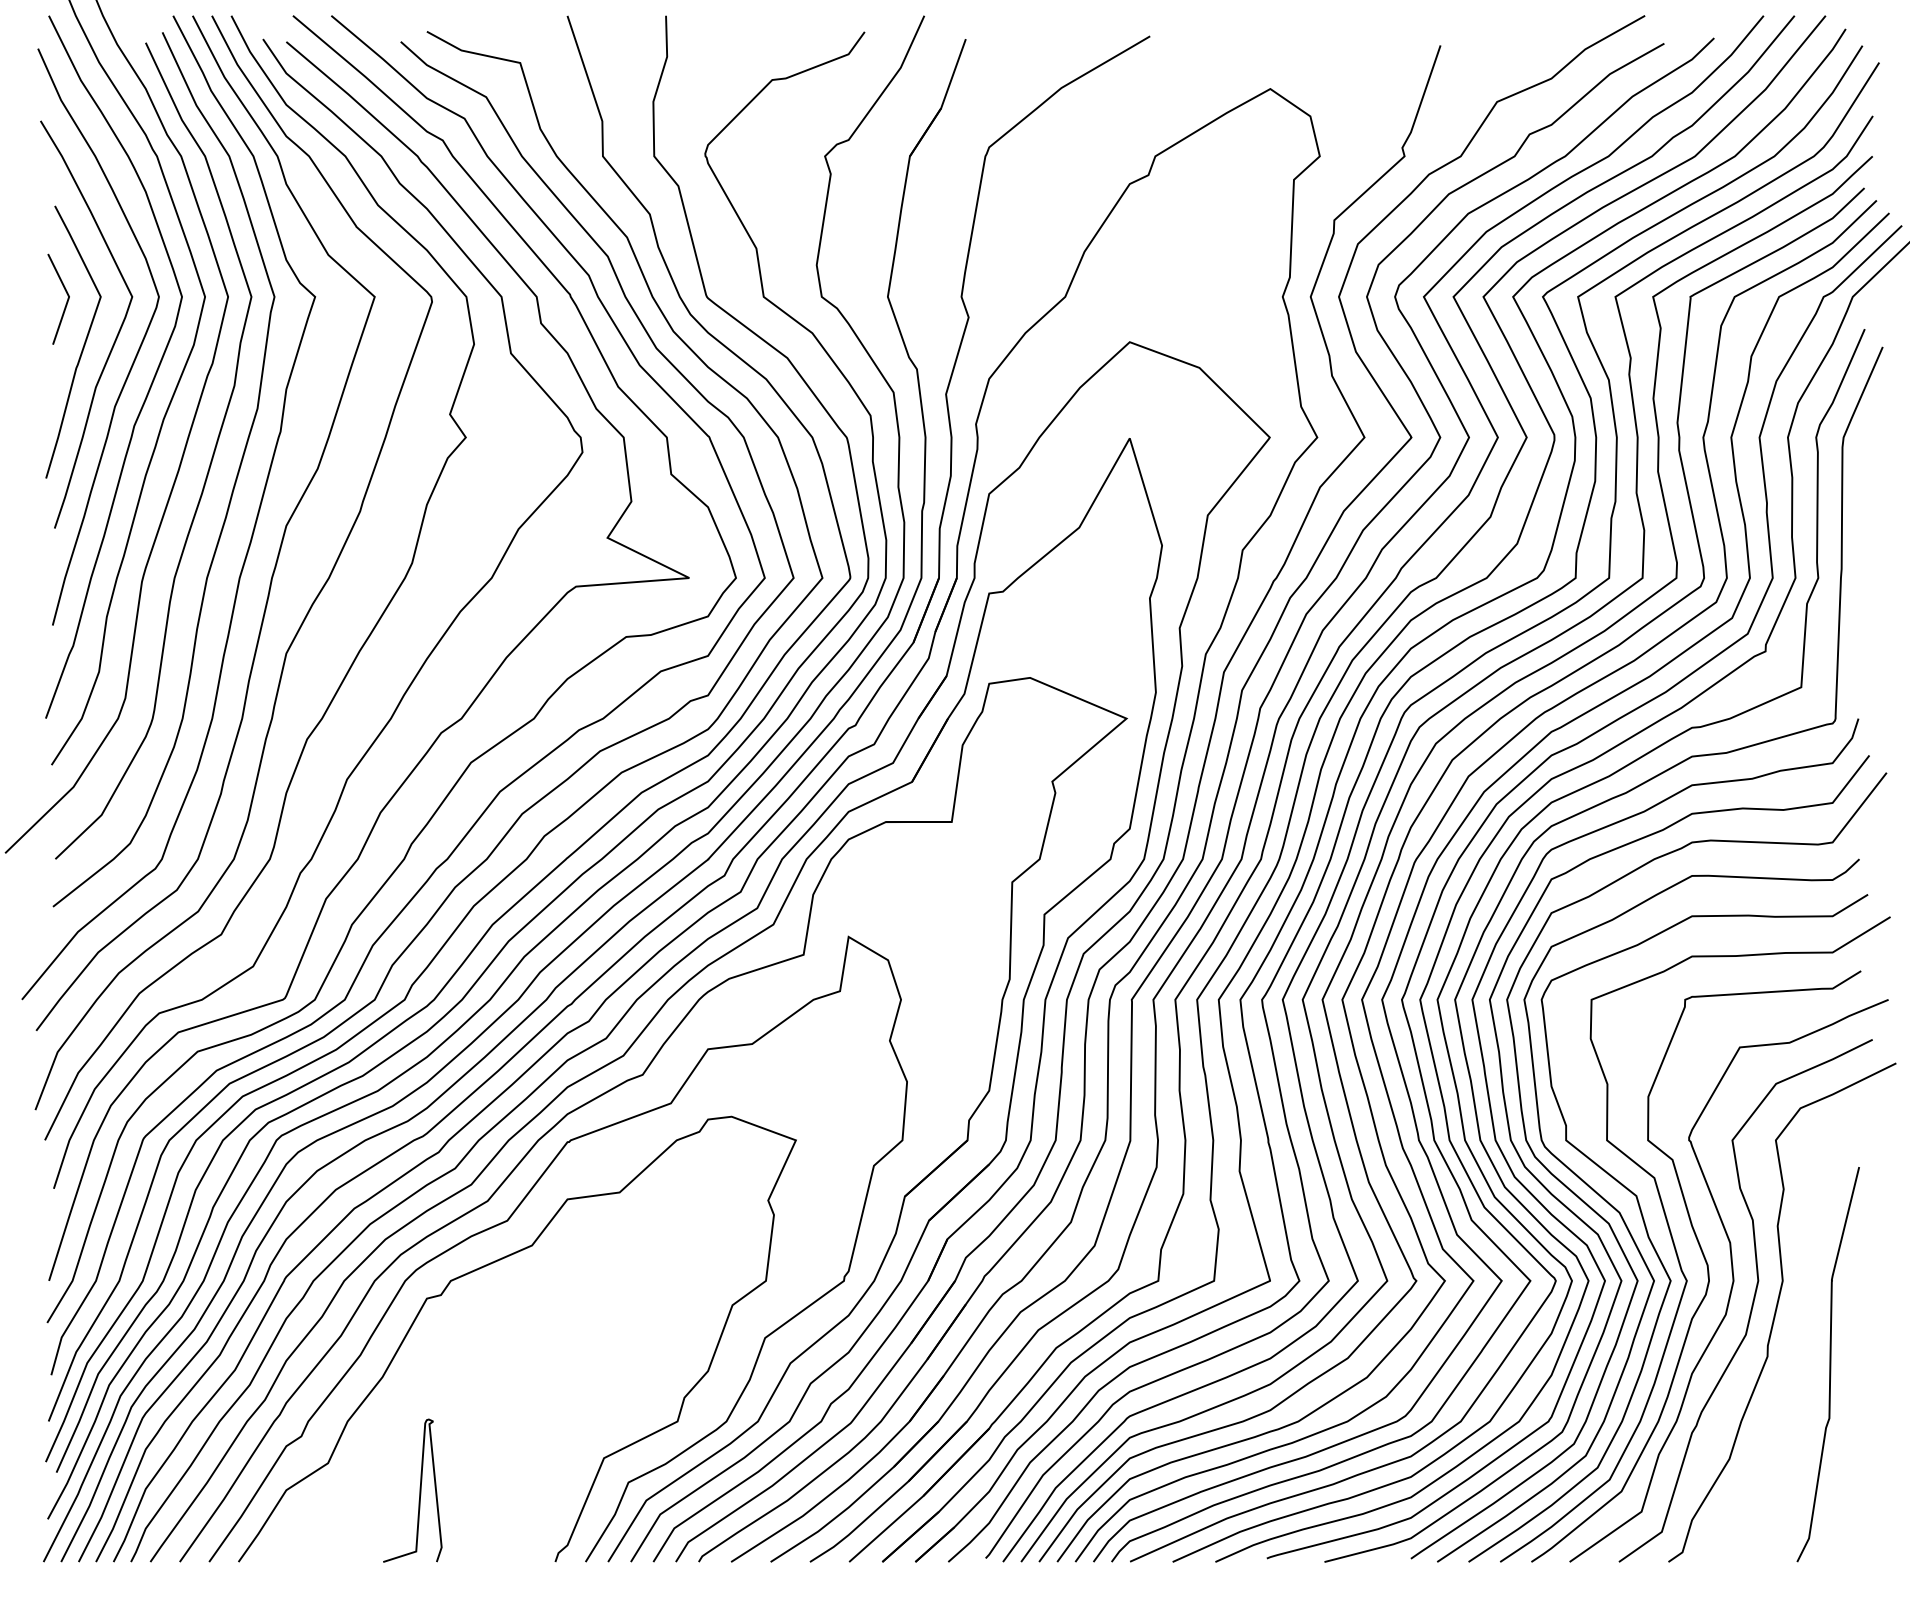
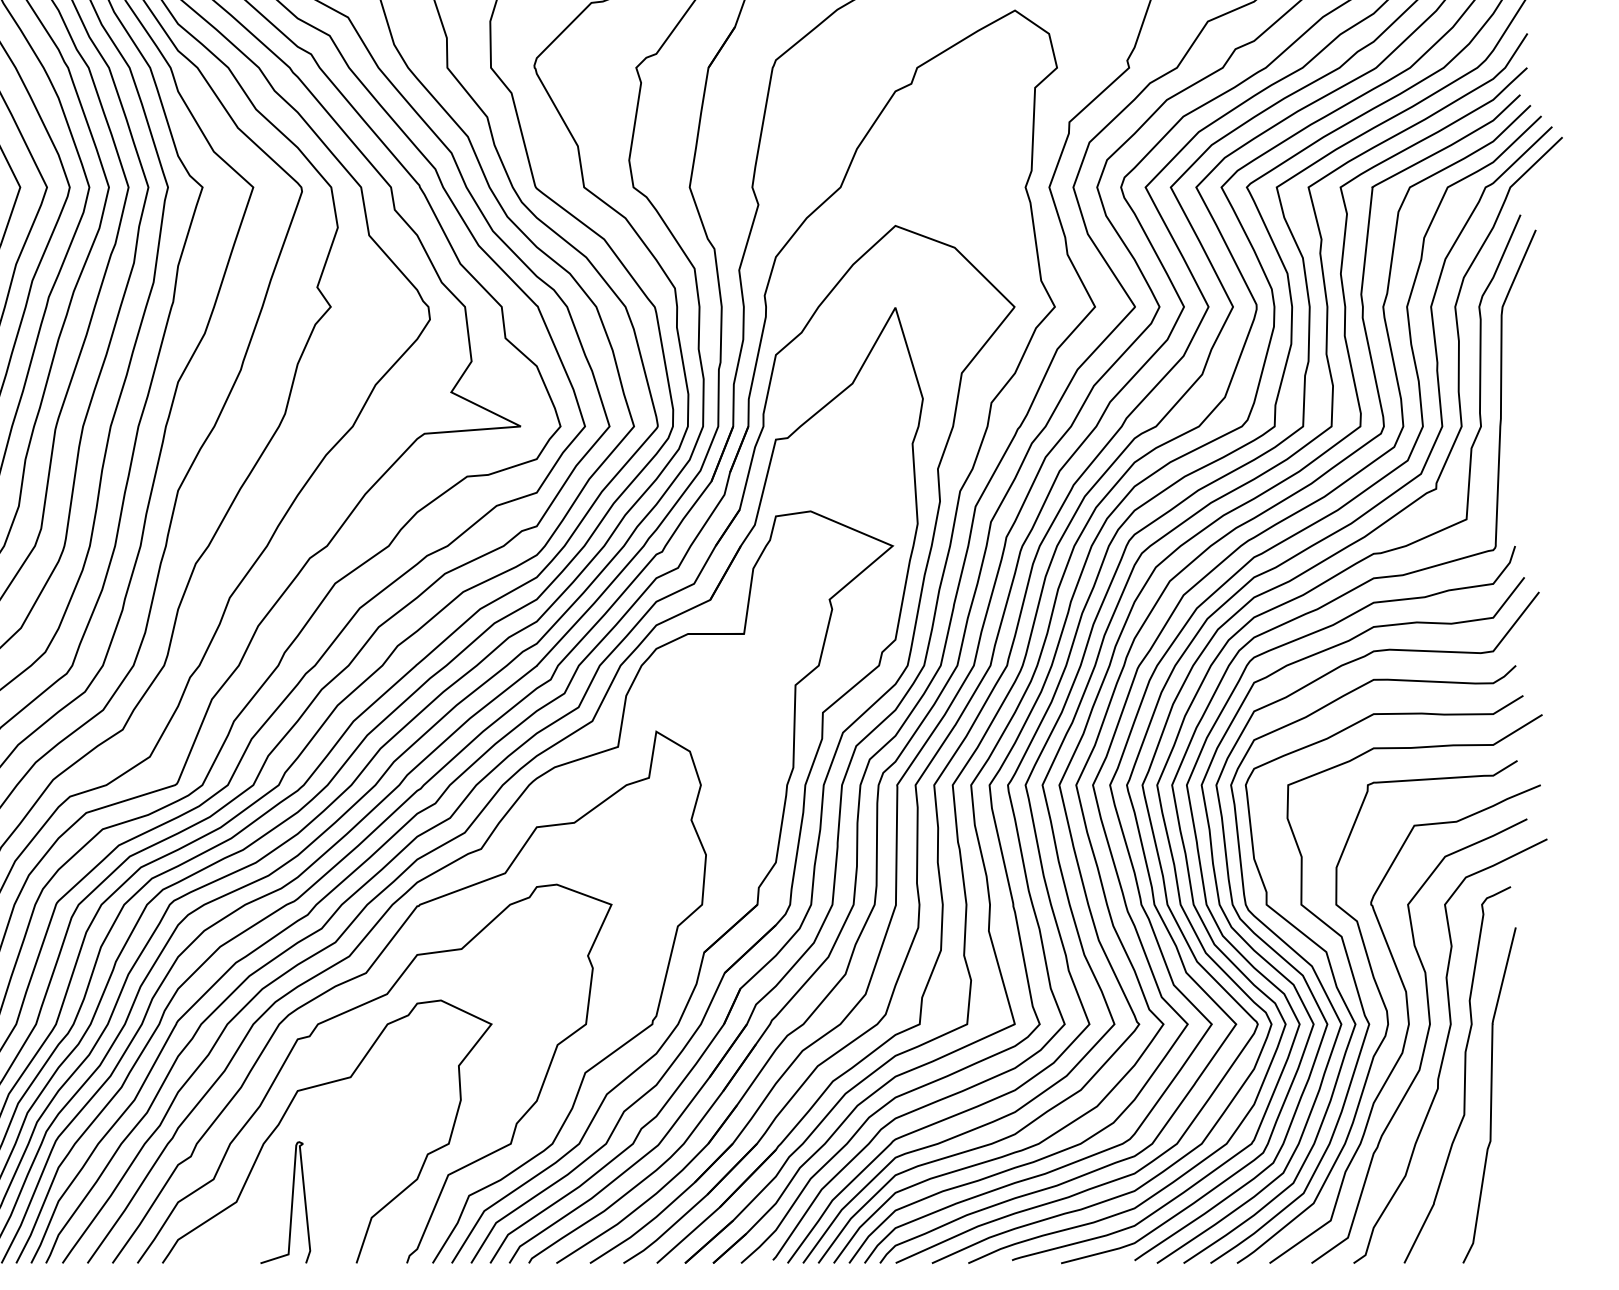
curve: (1798, 1340) -> (1464, 1074), added
curve: (417, 1378) -> (289, 1107), added

